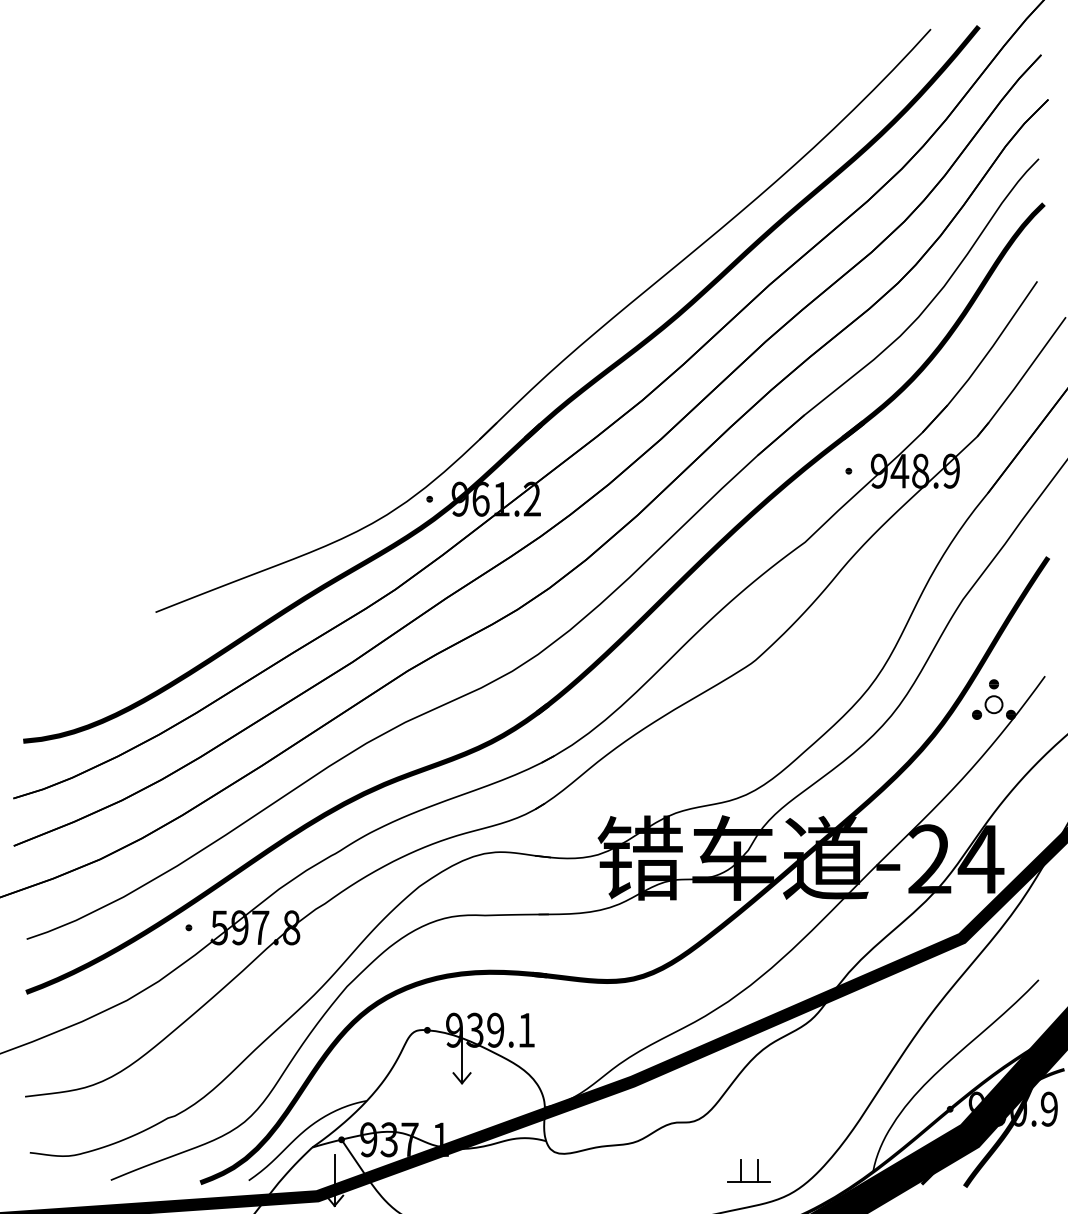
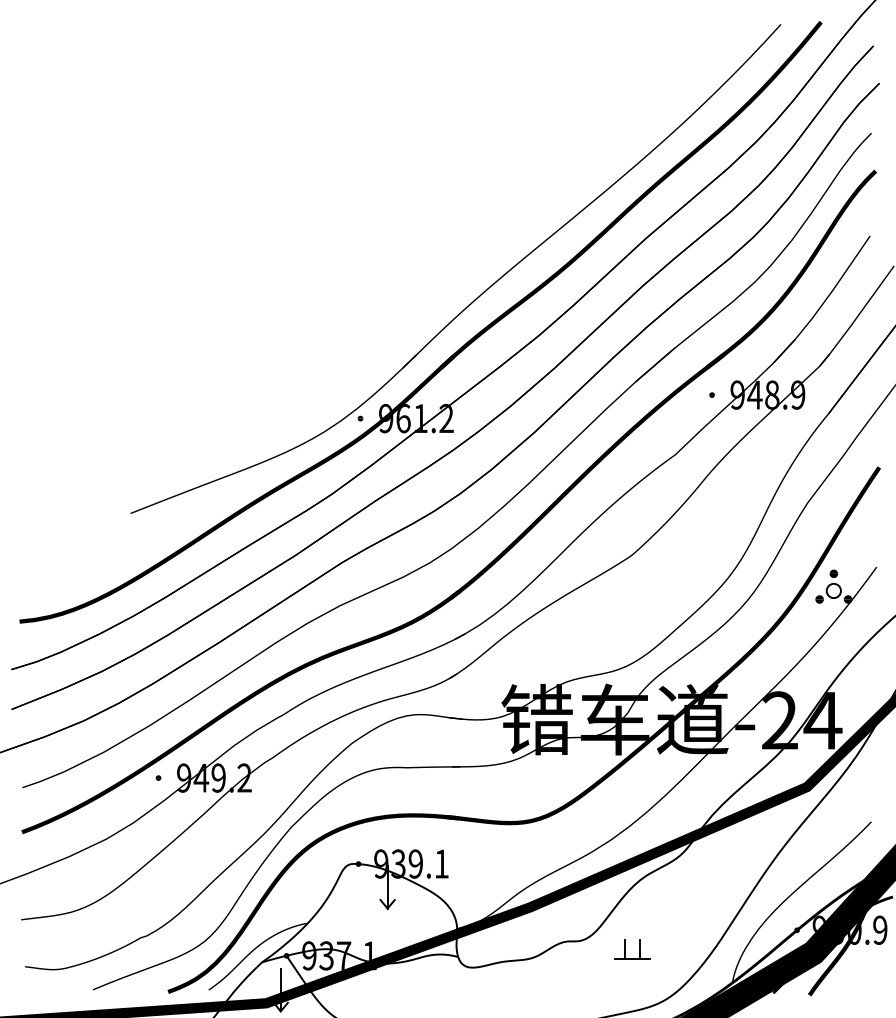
text: (254, 927) -> (213, 777), 597.8 -> 949.2
part: (740, 1171) -> (625, 949), moved

